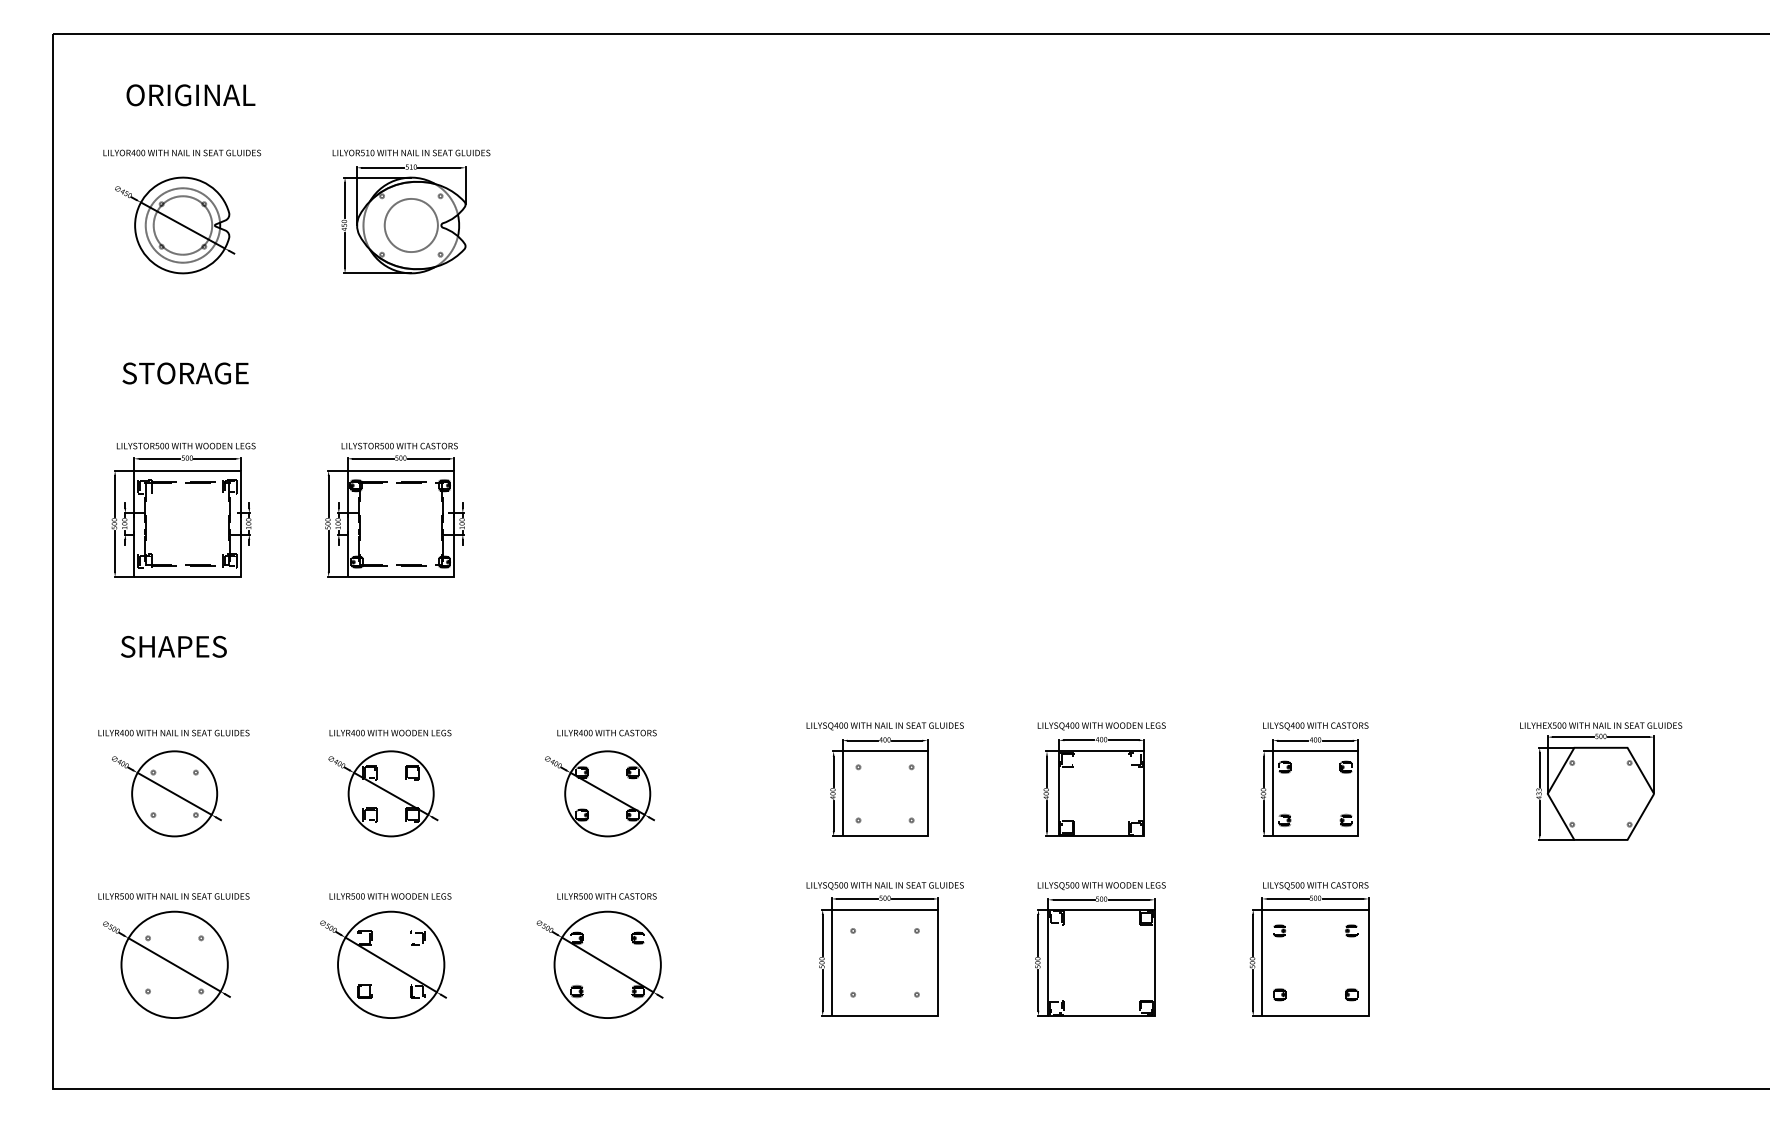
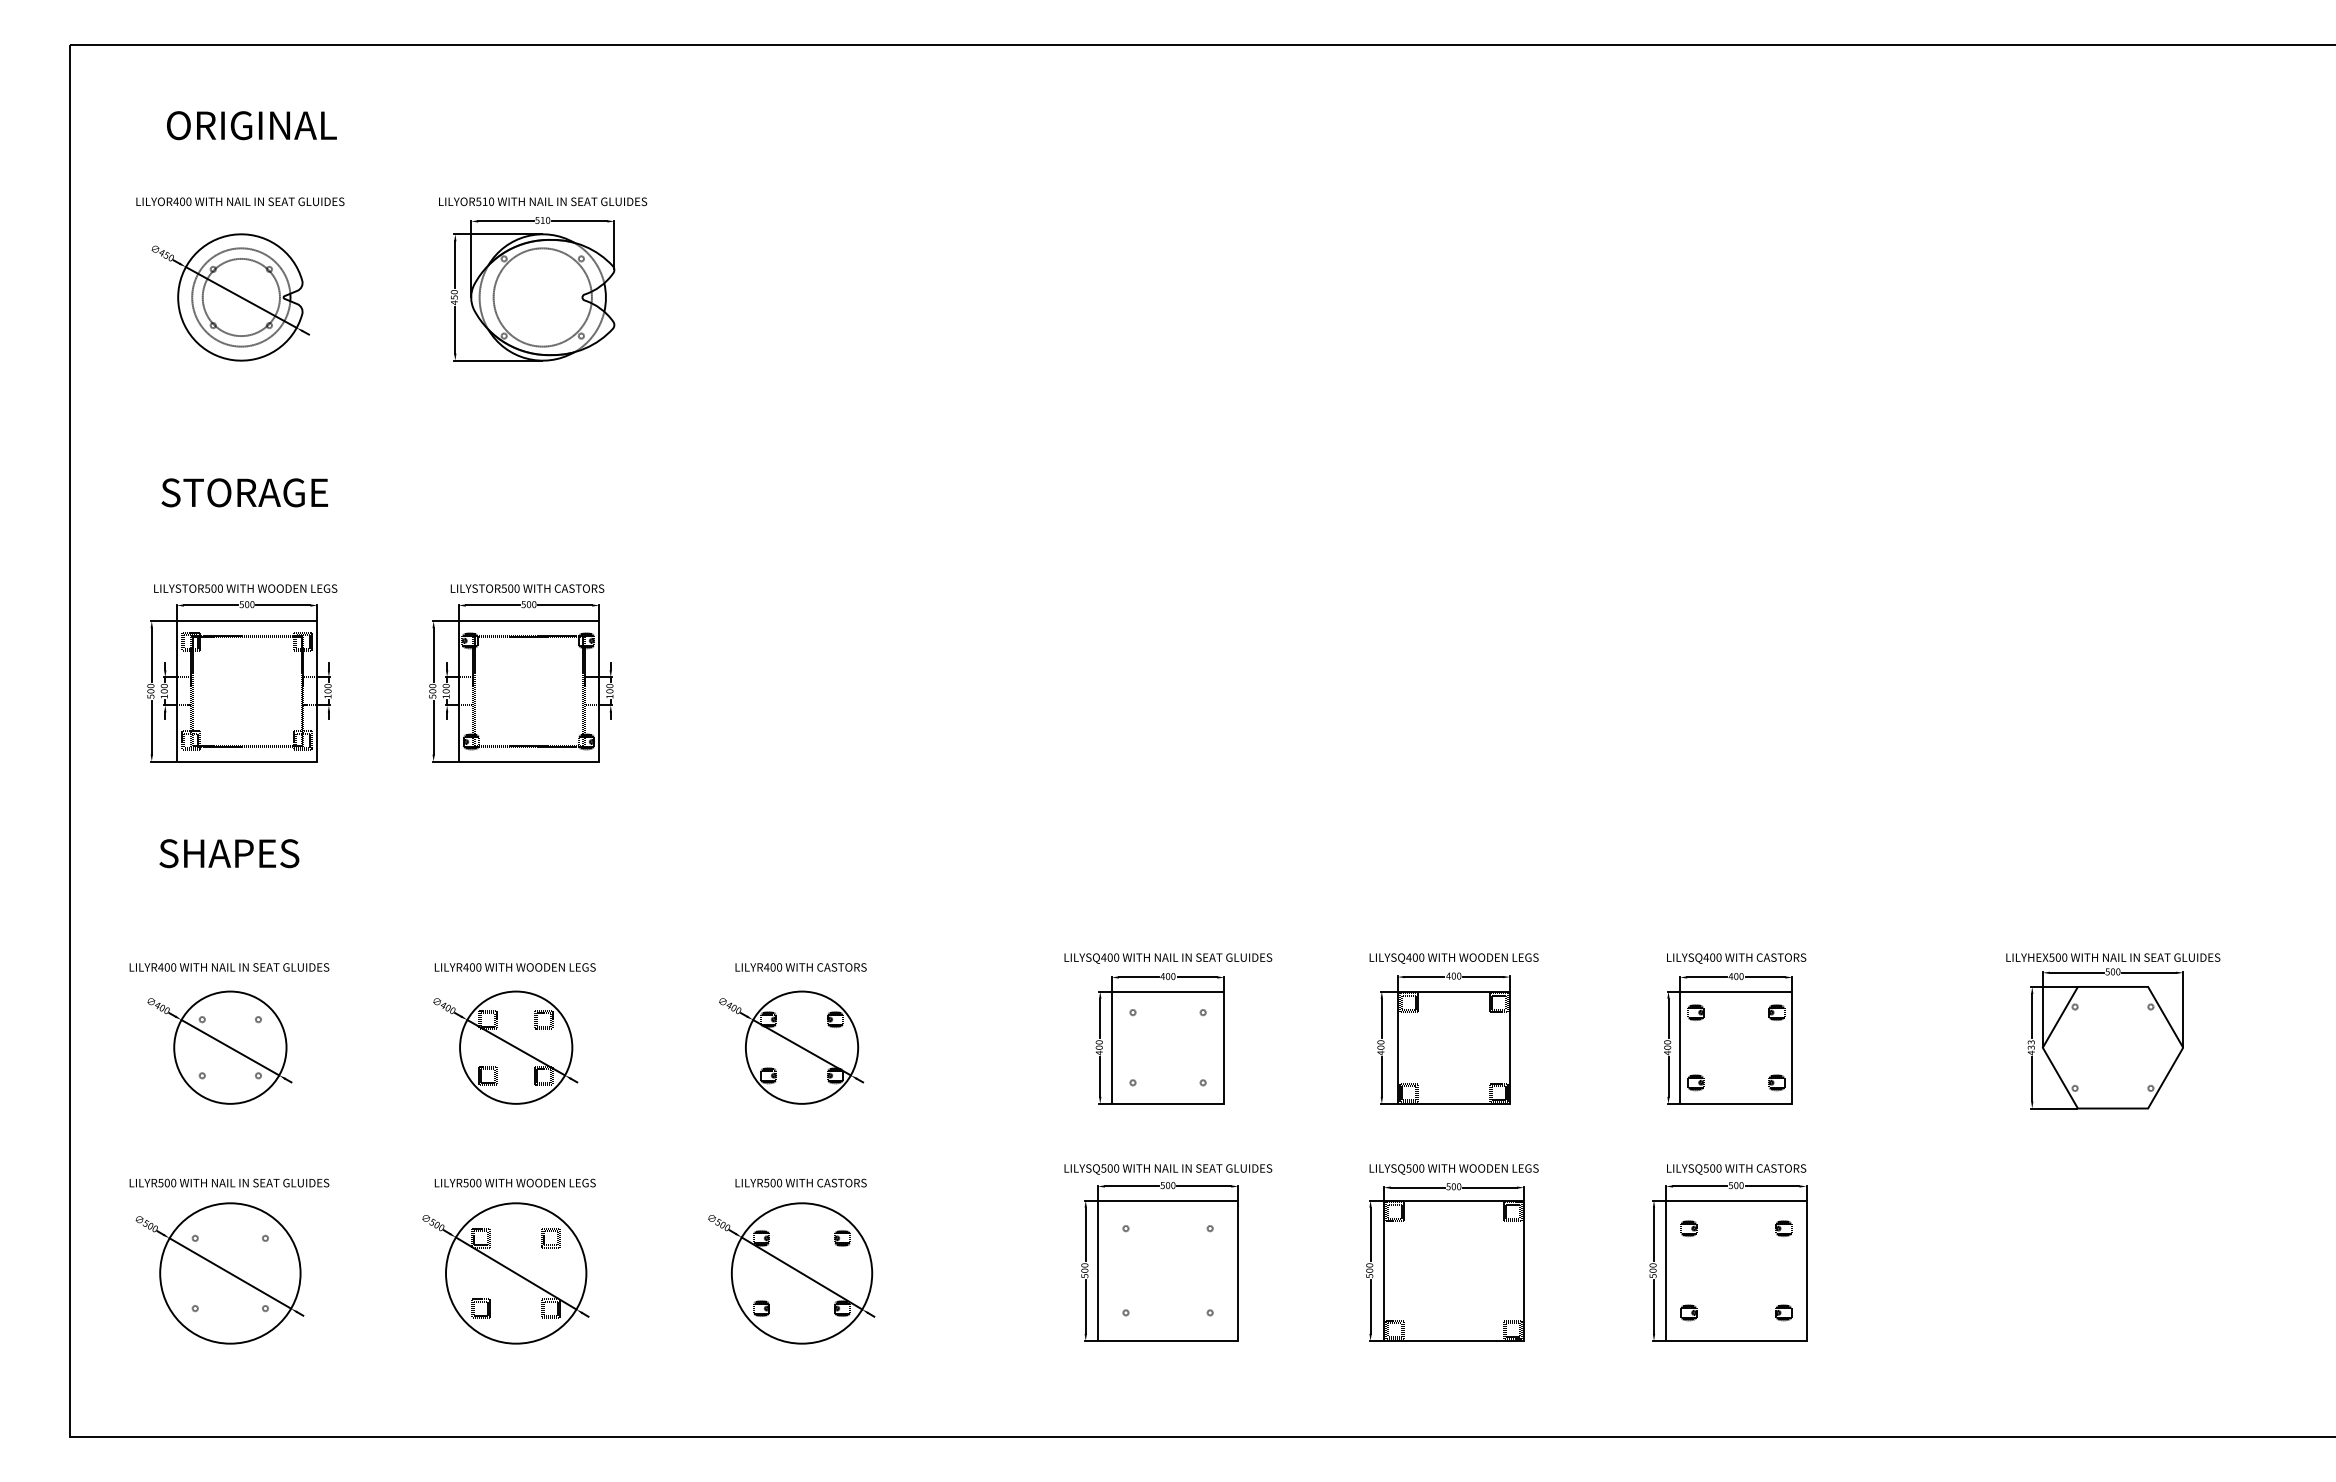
circle: (411, 225) -> (542, 297), size x1.4

